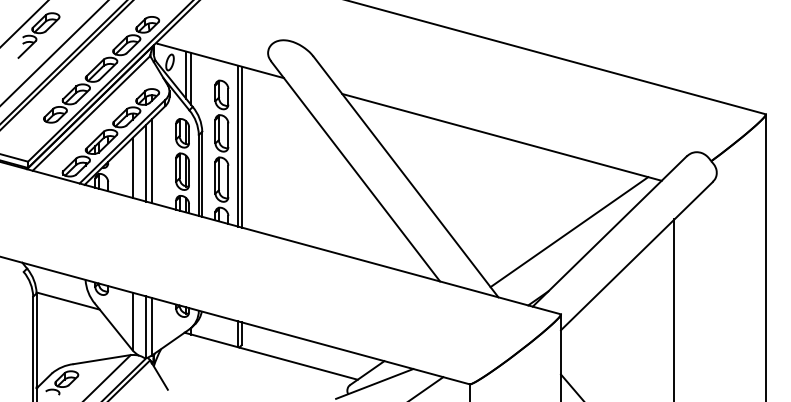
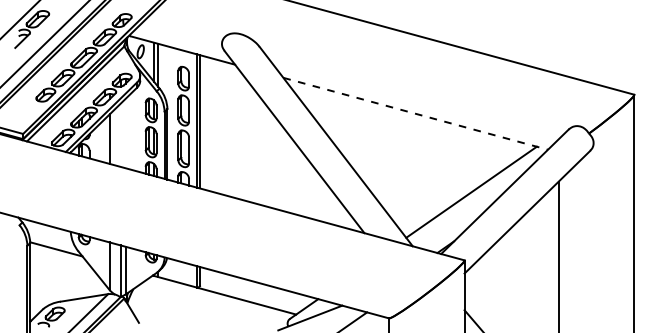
line: (501, 137) -> (415, 113), solid -> dashed
line: (151, 161) -> (125, 133), removed
line: (146, 162) -> (121, 134), removed

